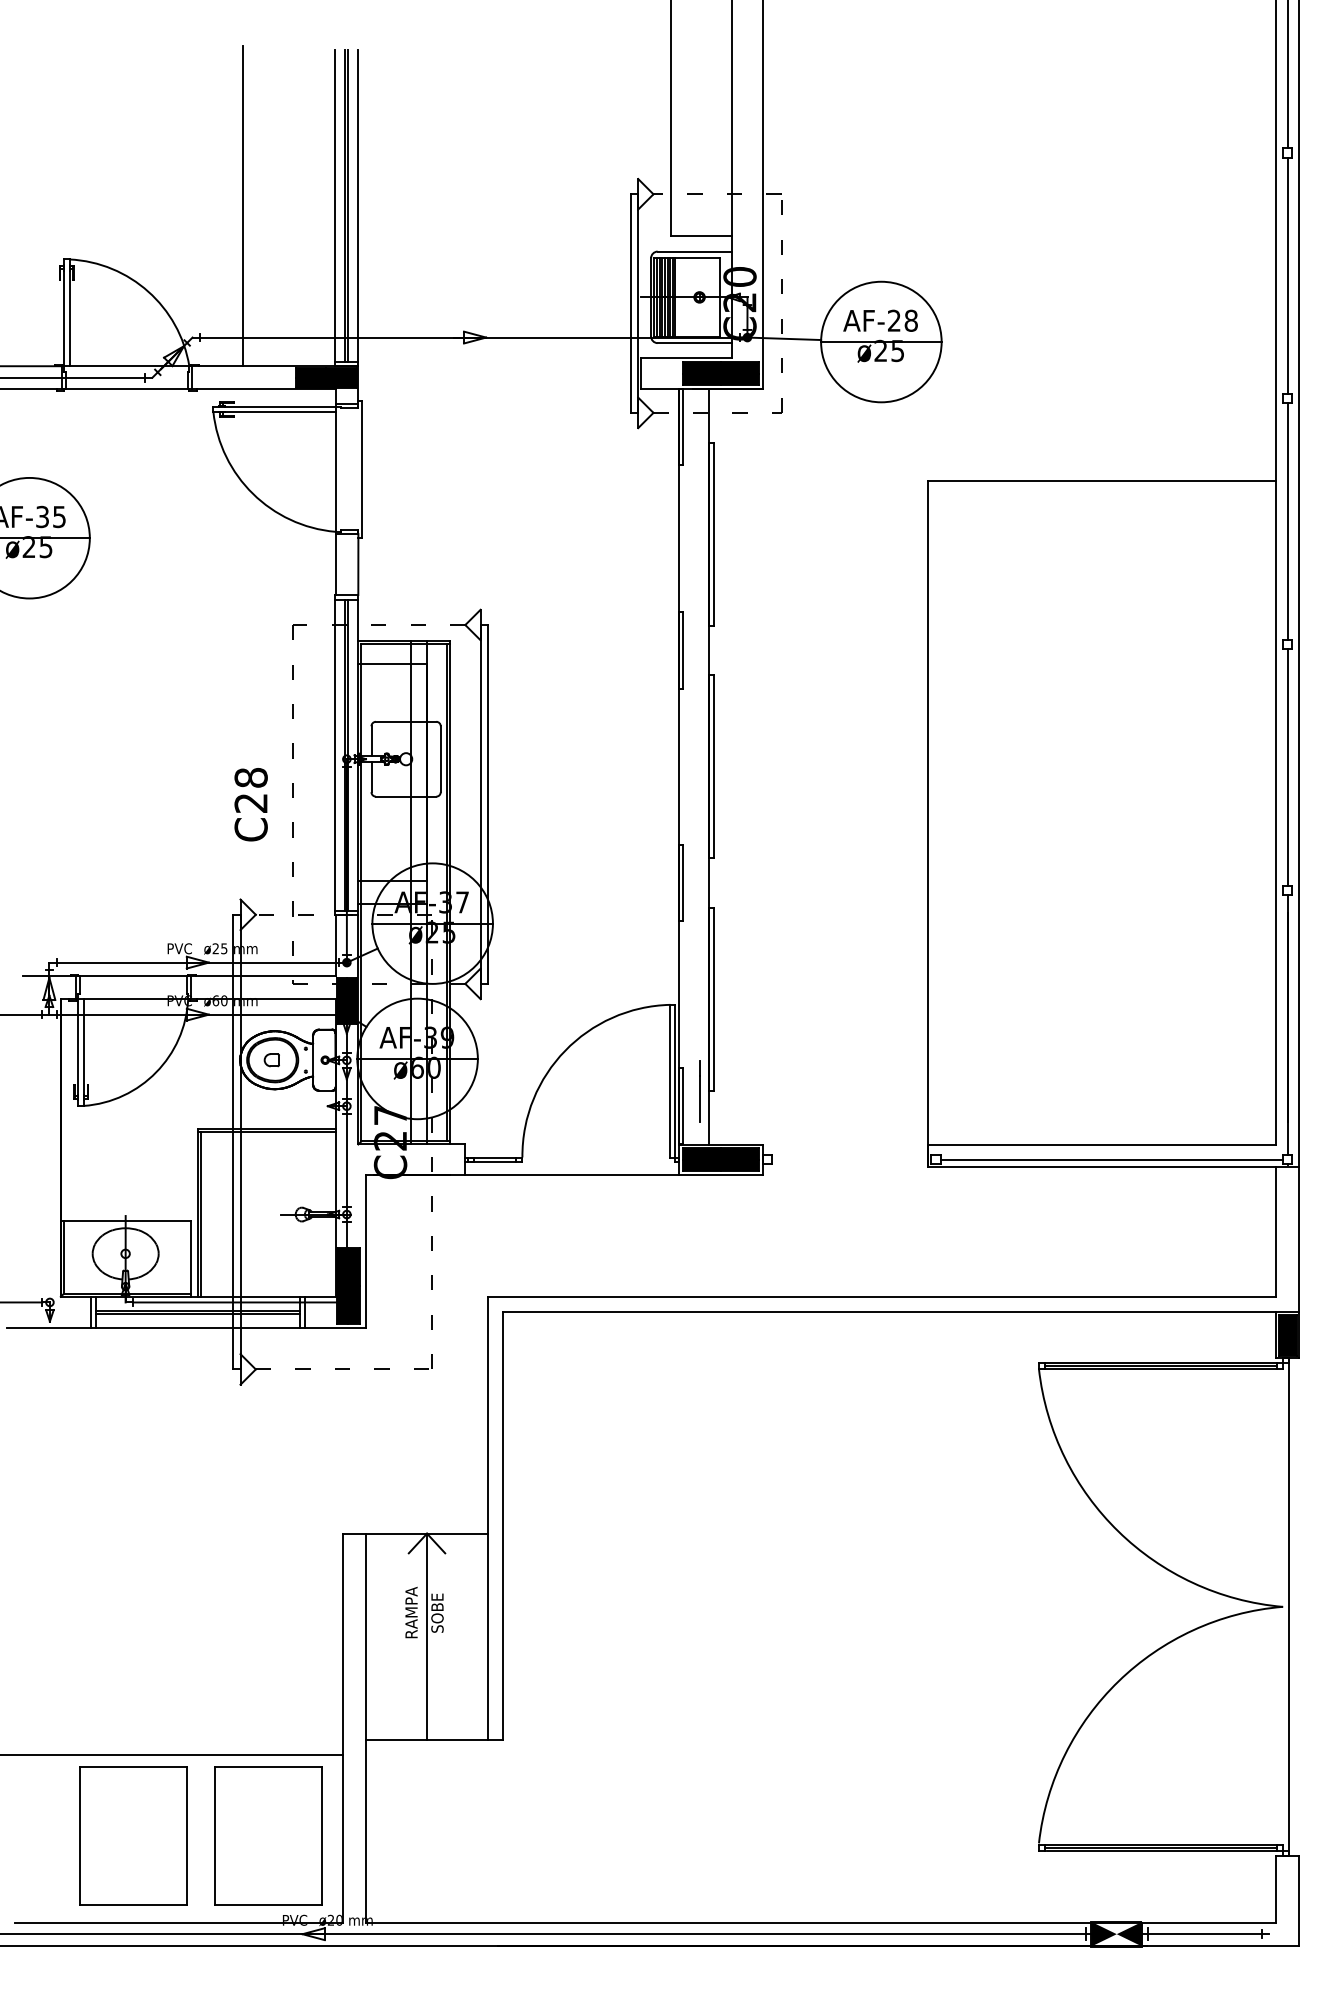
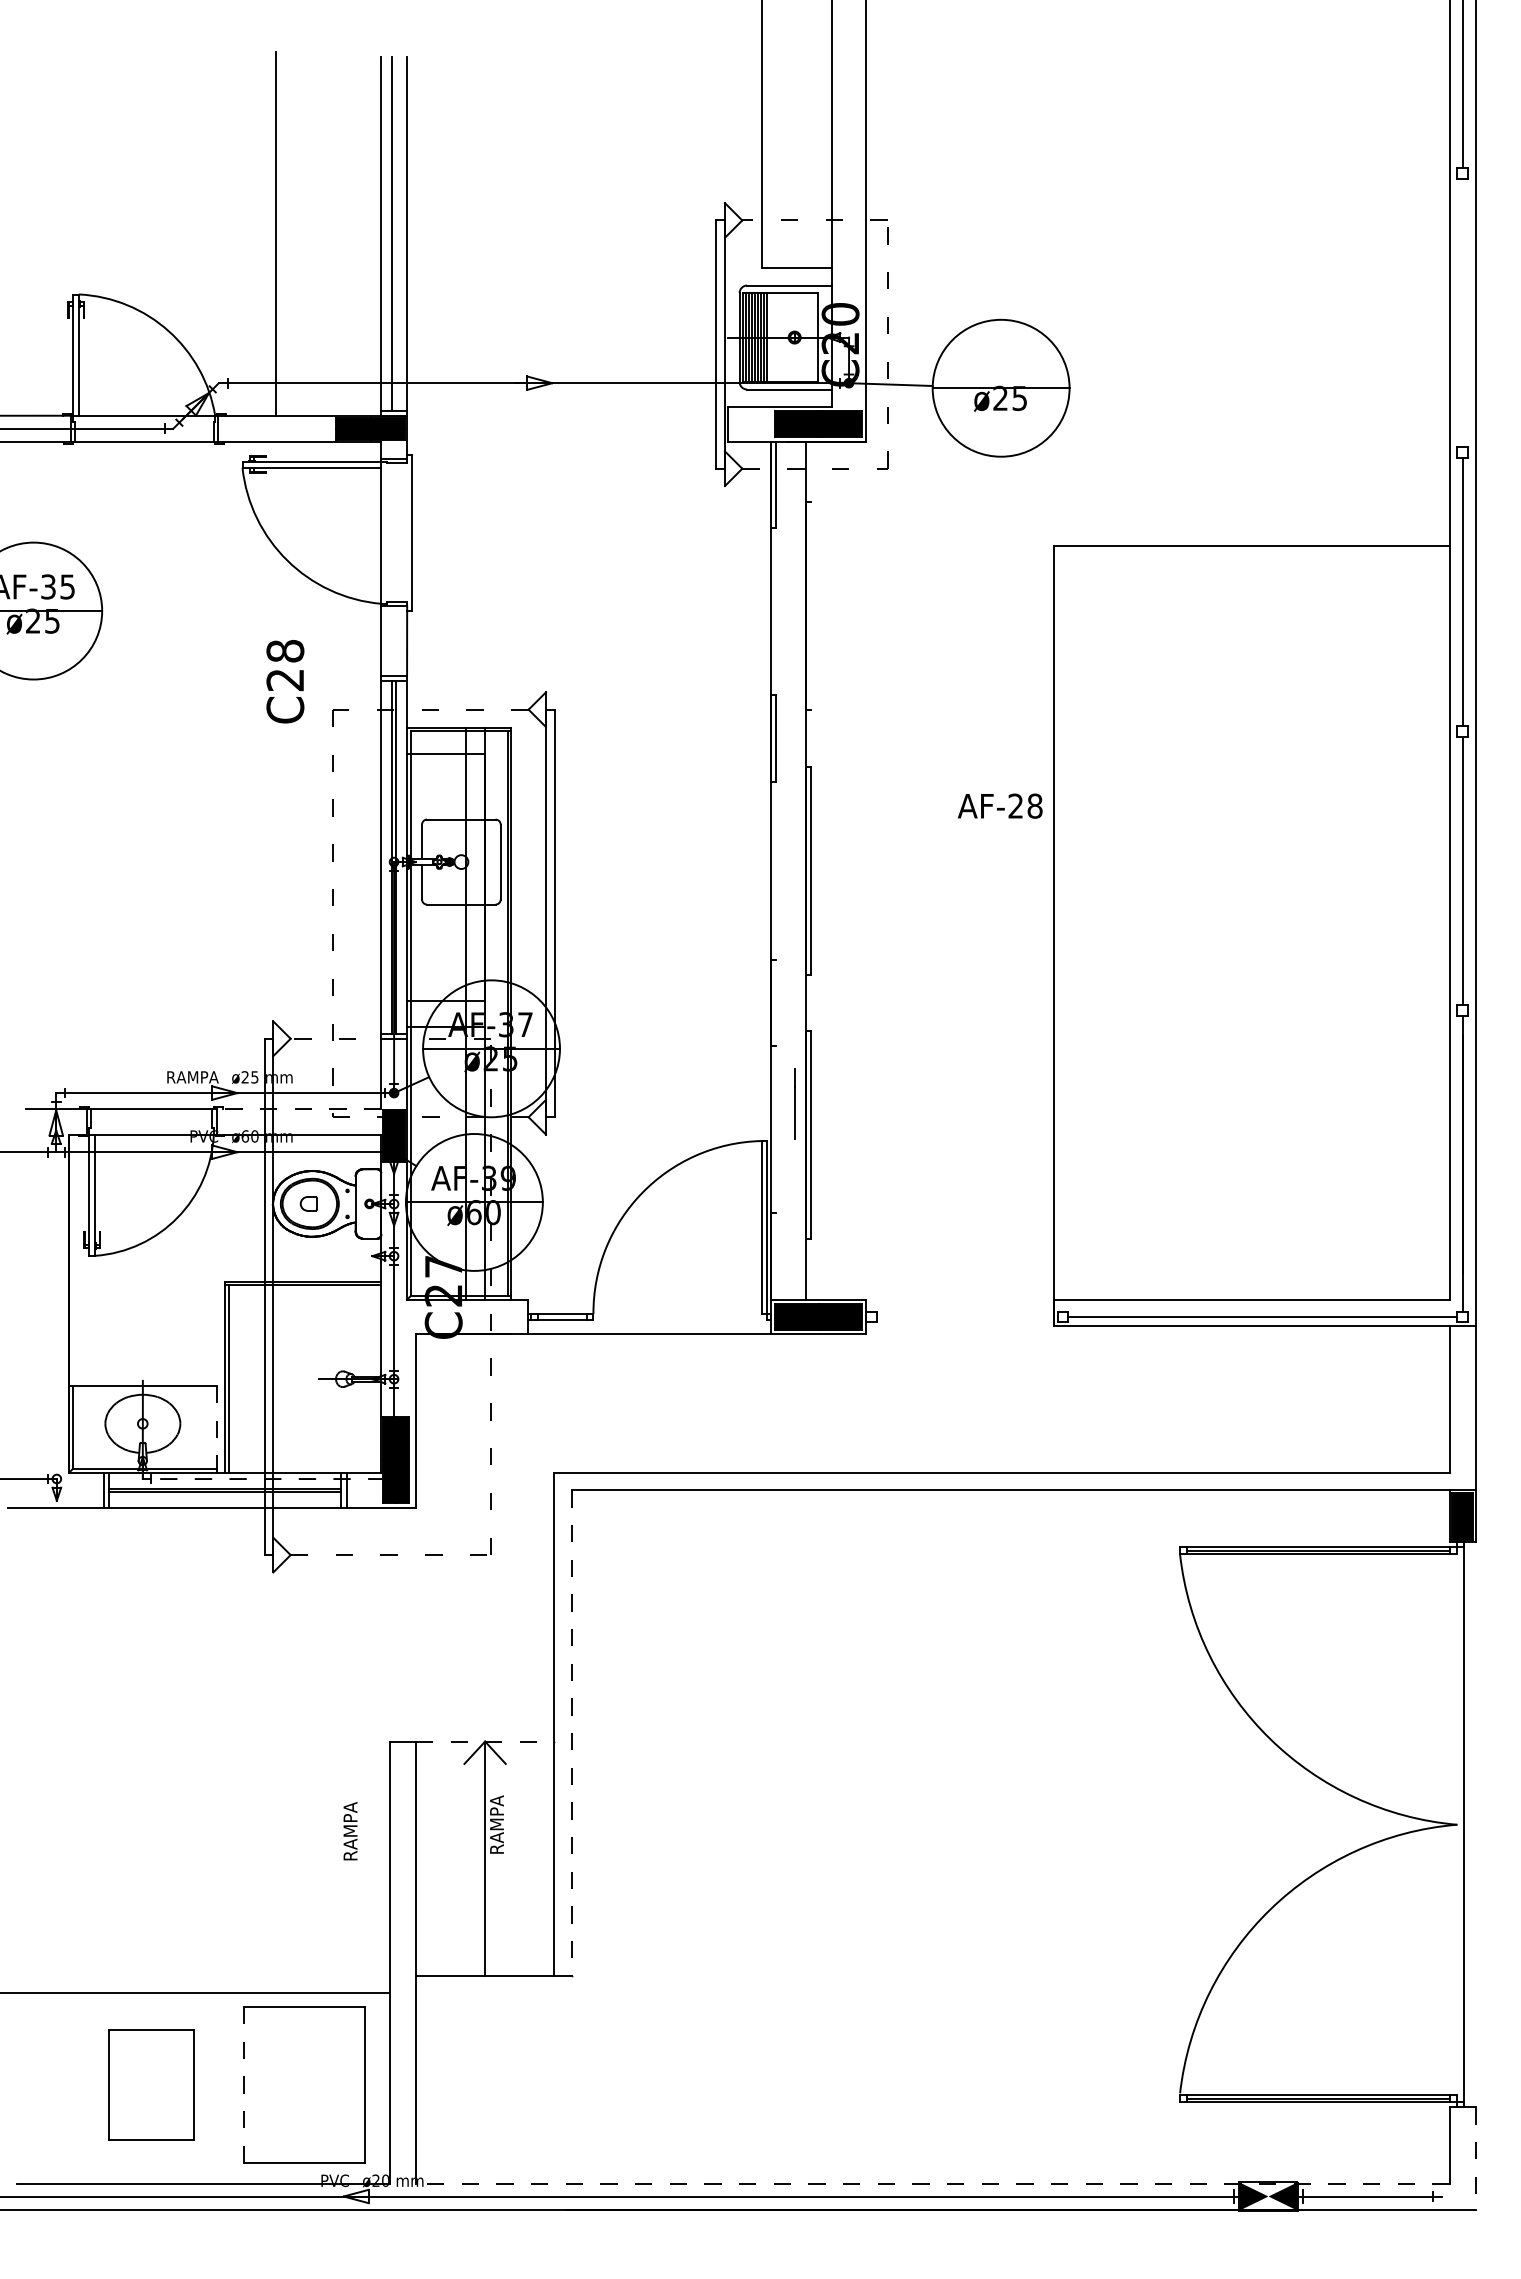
line: (348, 205) -> (395, 233), removed
line: (1287, 275) -> (1462, 312), removed
text: (880, 320) -> (1000, 805), moved
line: (713, 534) -> (810, 606), removed
text: (251, 804) -> (285, 681), moved
line: (683, 882) -> (776, 1002), removed
text: (169, 948) -> (192, 1077), PVC -> RAMPA
line: (262, 976) -> (298, 1108), solid -> dashed
line: (699, 1090) -> (794, 1103), moved
line: (683, 1105) -> (776, 1255), removed
line: (190, 1258) -> (216, 1429), solid -> dashed
line: (236, 1302) -> (268, 1479), solid -> dashed
line: (503, 1525) -> (571, 1732), solid -> dashed
line: (427, 1533) -> (485, 1741), solid -> dashed
text: (437, 1606) -> (496, 1824), SOBE -> RAMPA
text: (411, 1612) -> (350, 1831), moved
part: (133, 1835) -> (151, 2084), size x0.7
line: (214, 1835) -> (243, 2084), solid -> dashed
line: (1299, 1900) -> (1475, 2158), solid -> dashed
line: (820, 1922) -> (932, 2183), solid -> dashed

